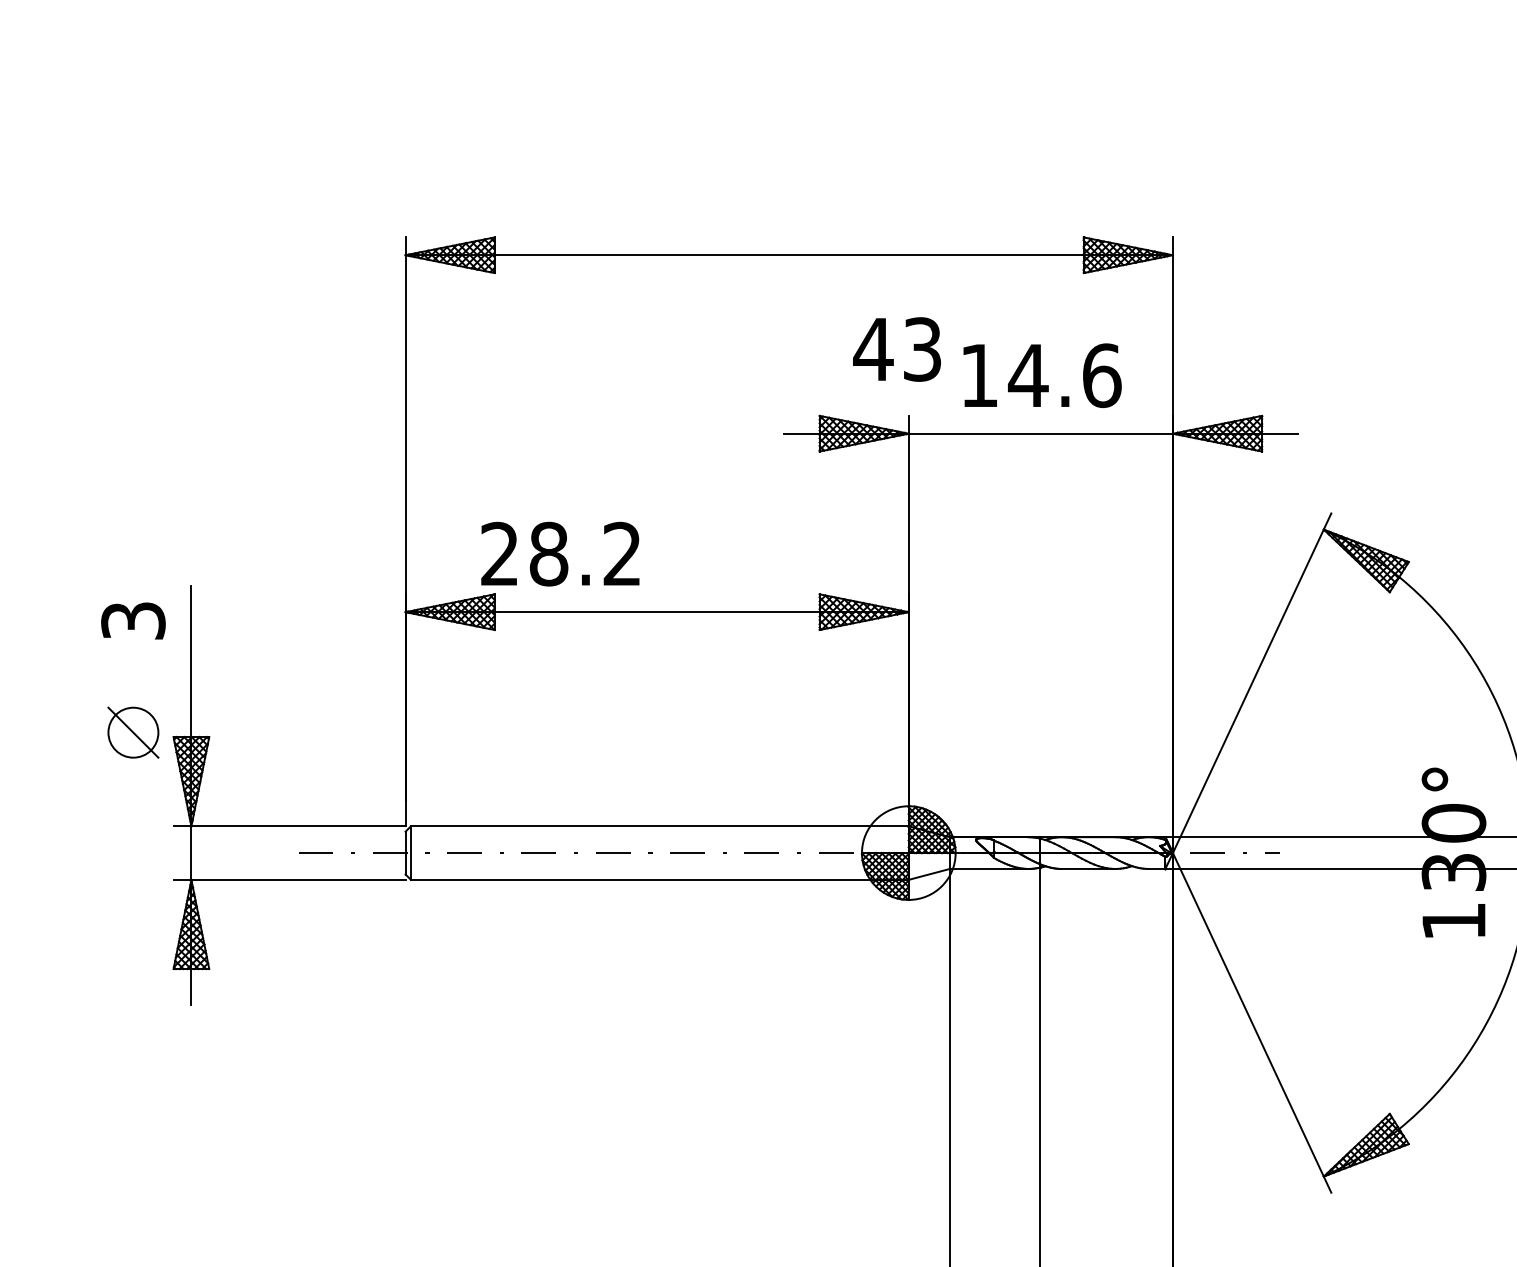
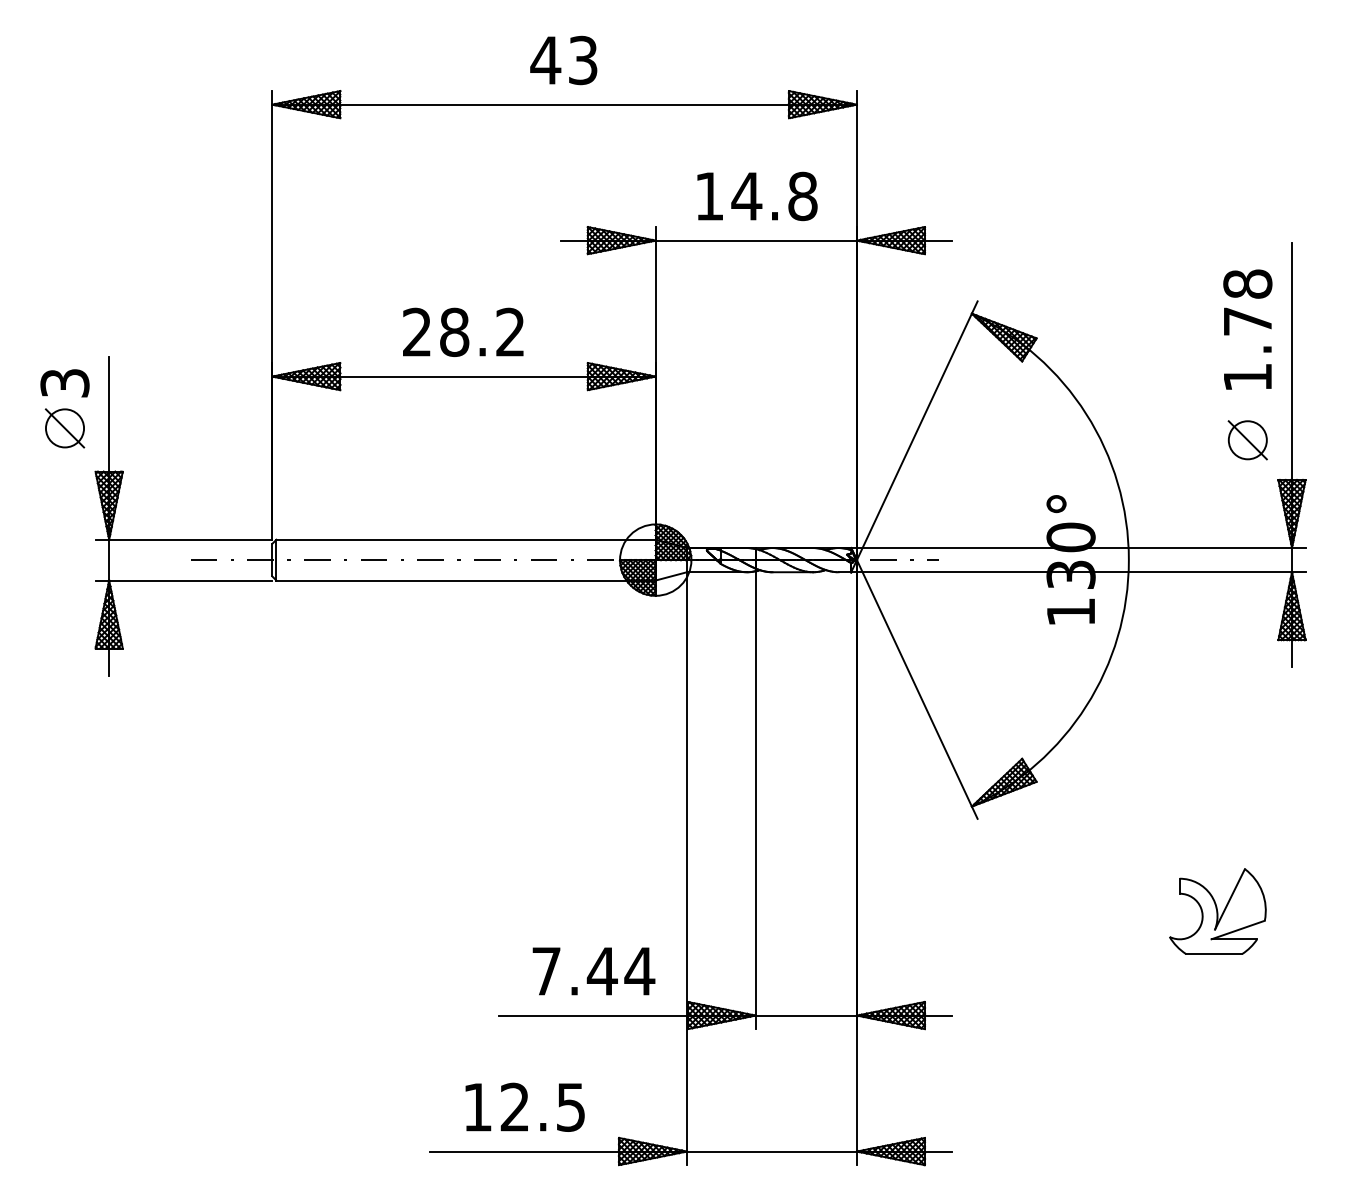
text: (896, 349) -> (563, 60), moved
text: (1101, 374) -> (802, 195), 14.6 -> 14.8
text: (560, 552) -> (463, 331), moved
part: (132, 732) -> (64, 428), moved

